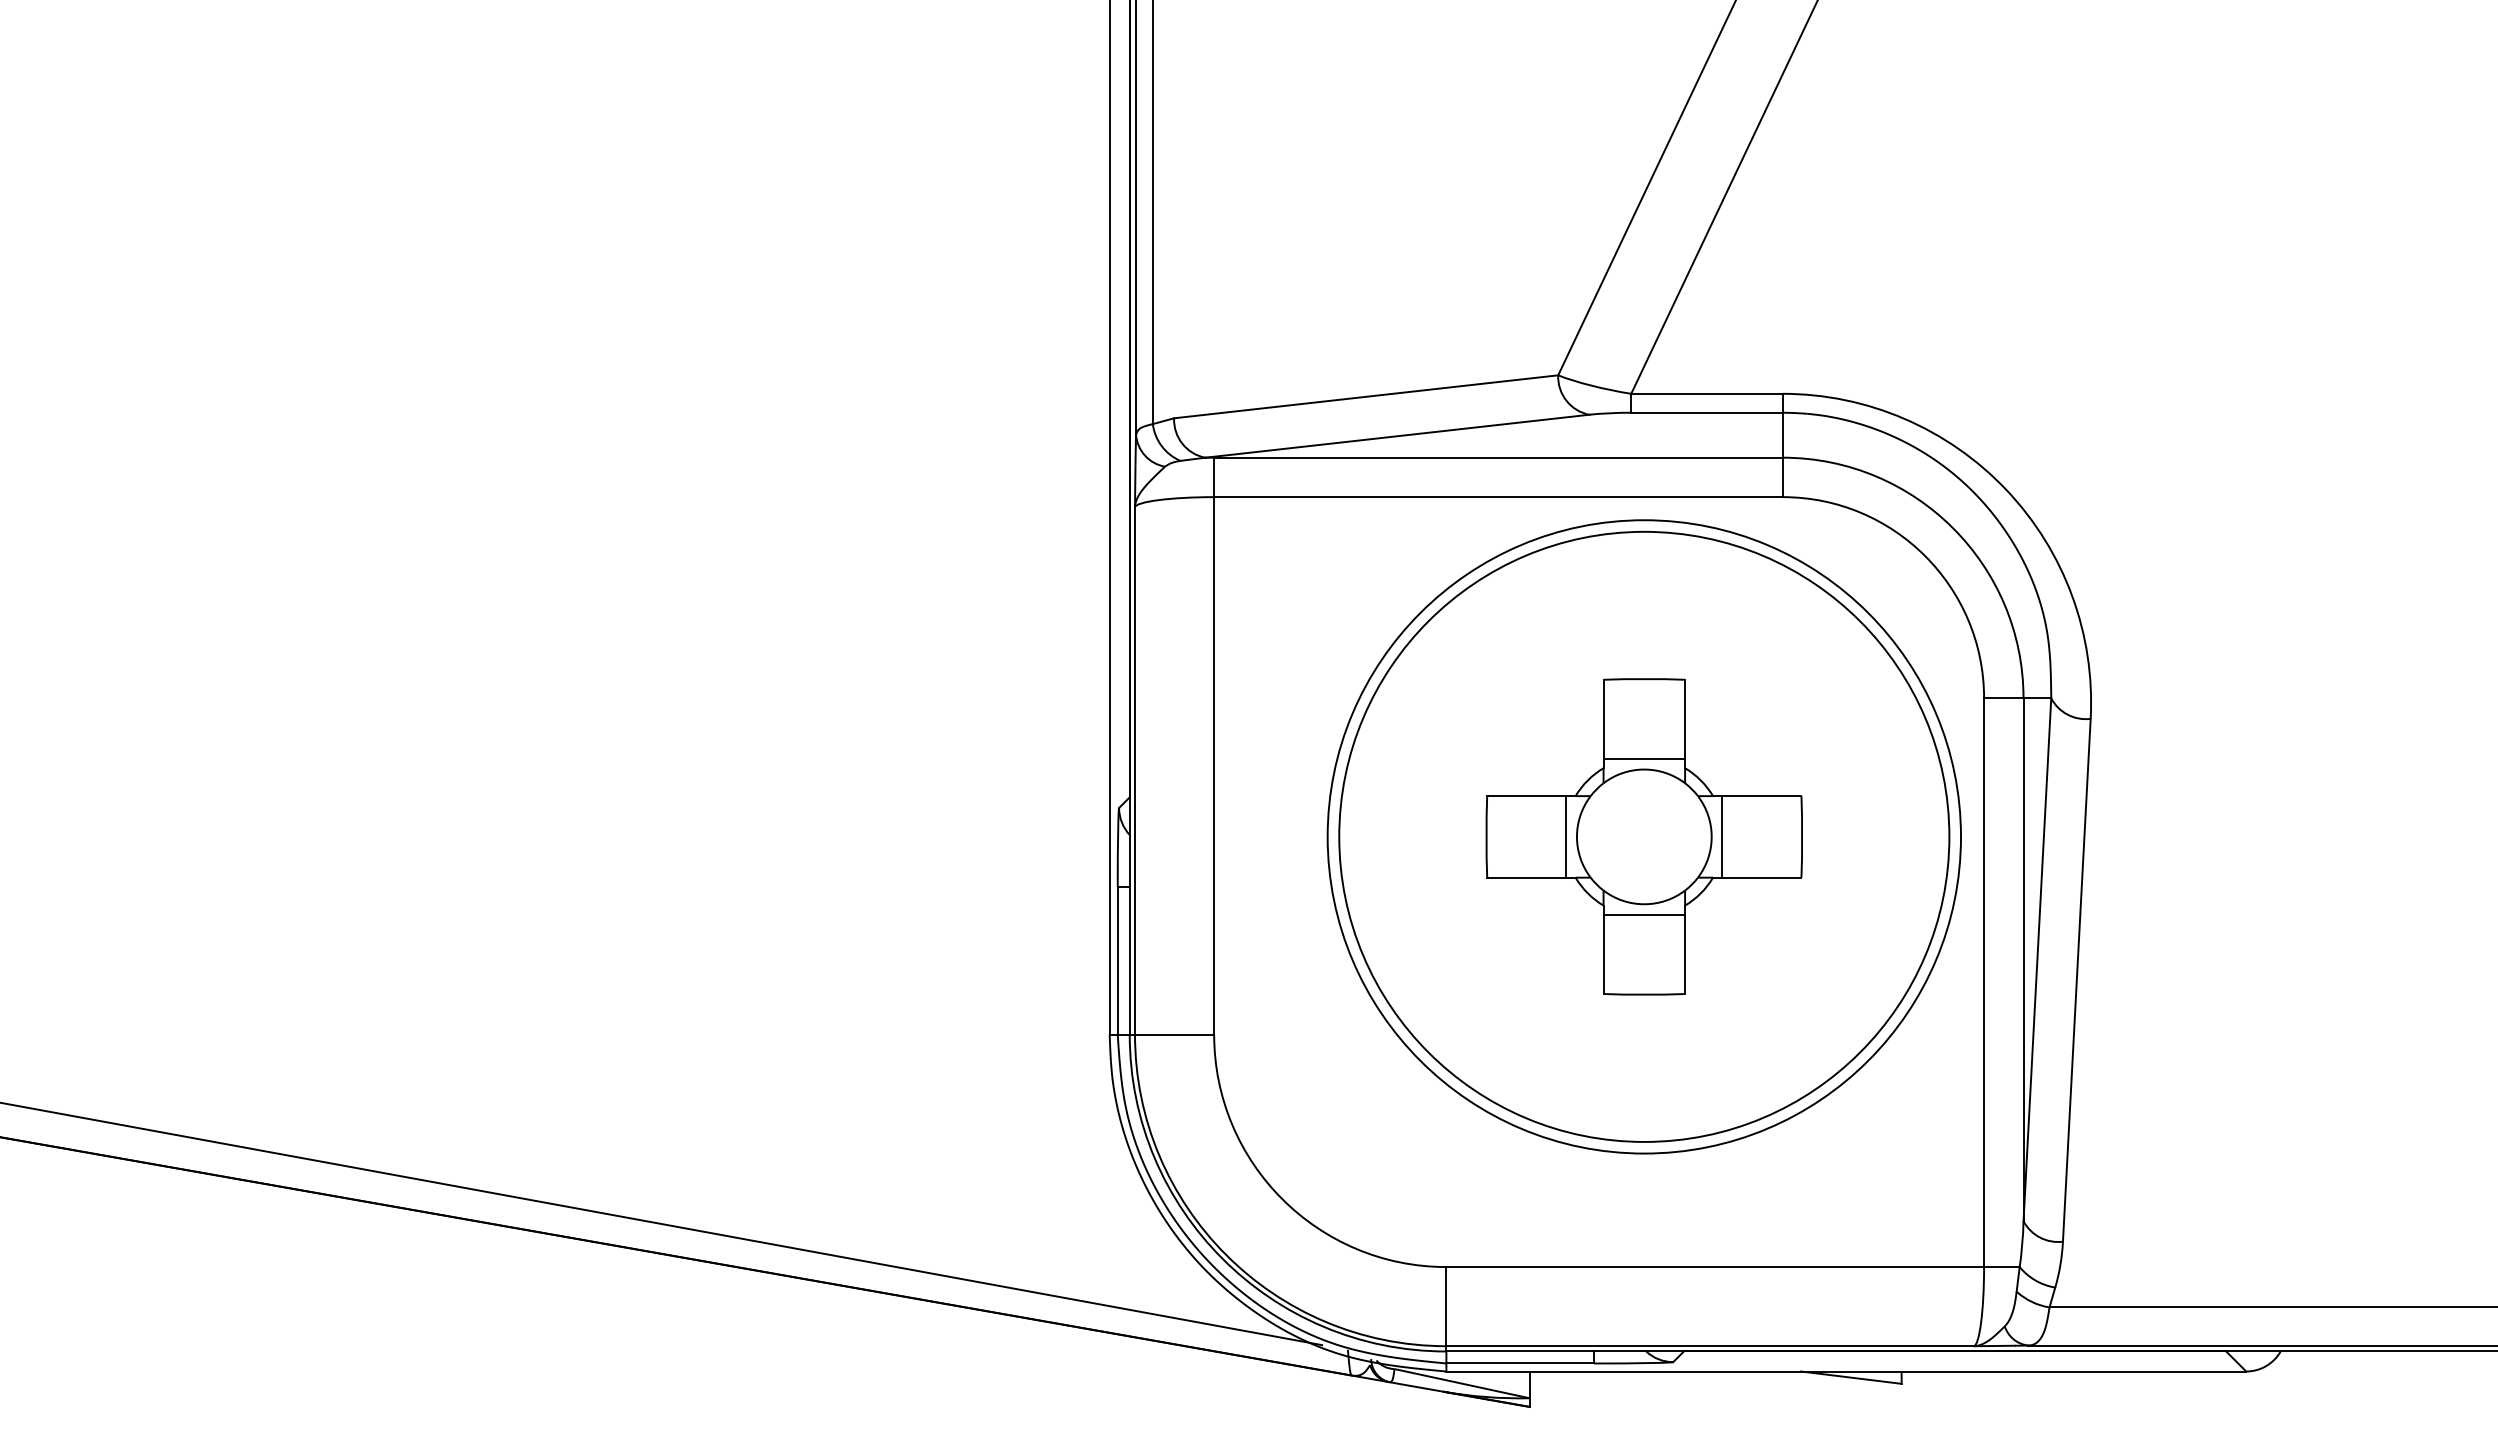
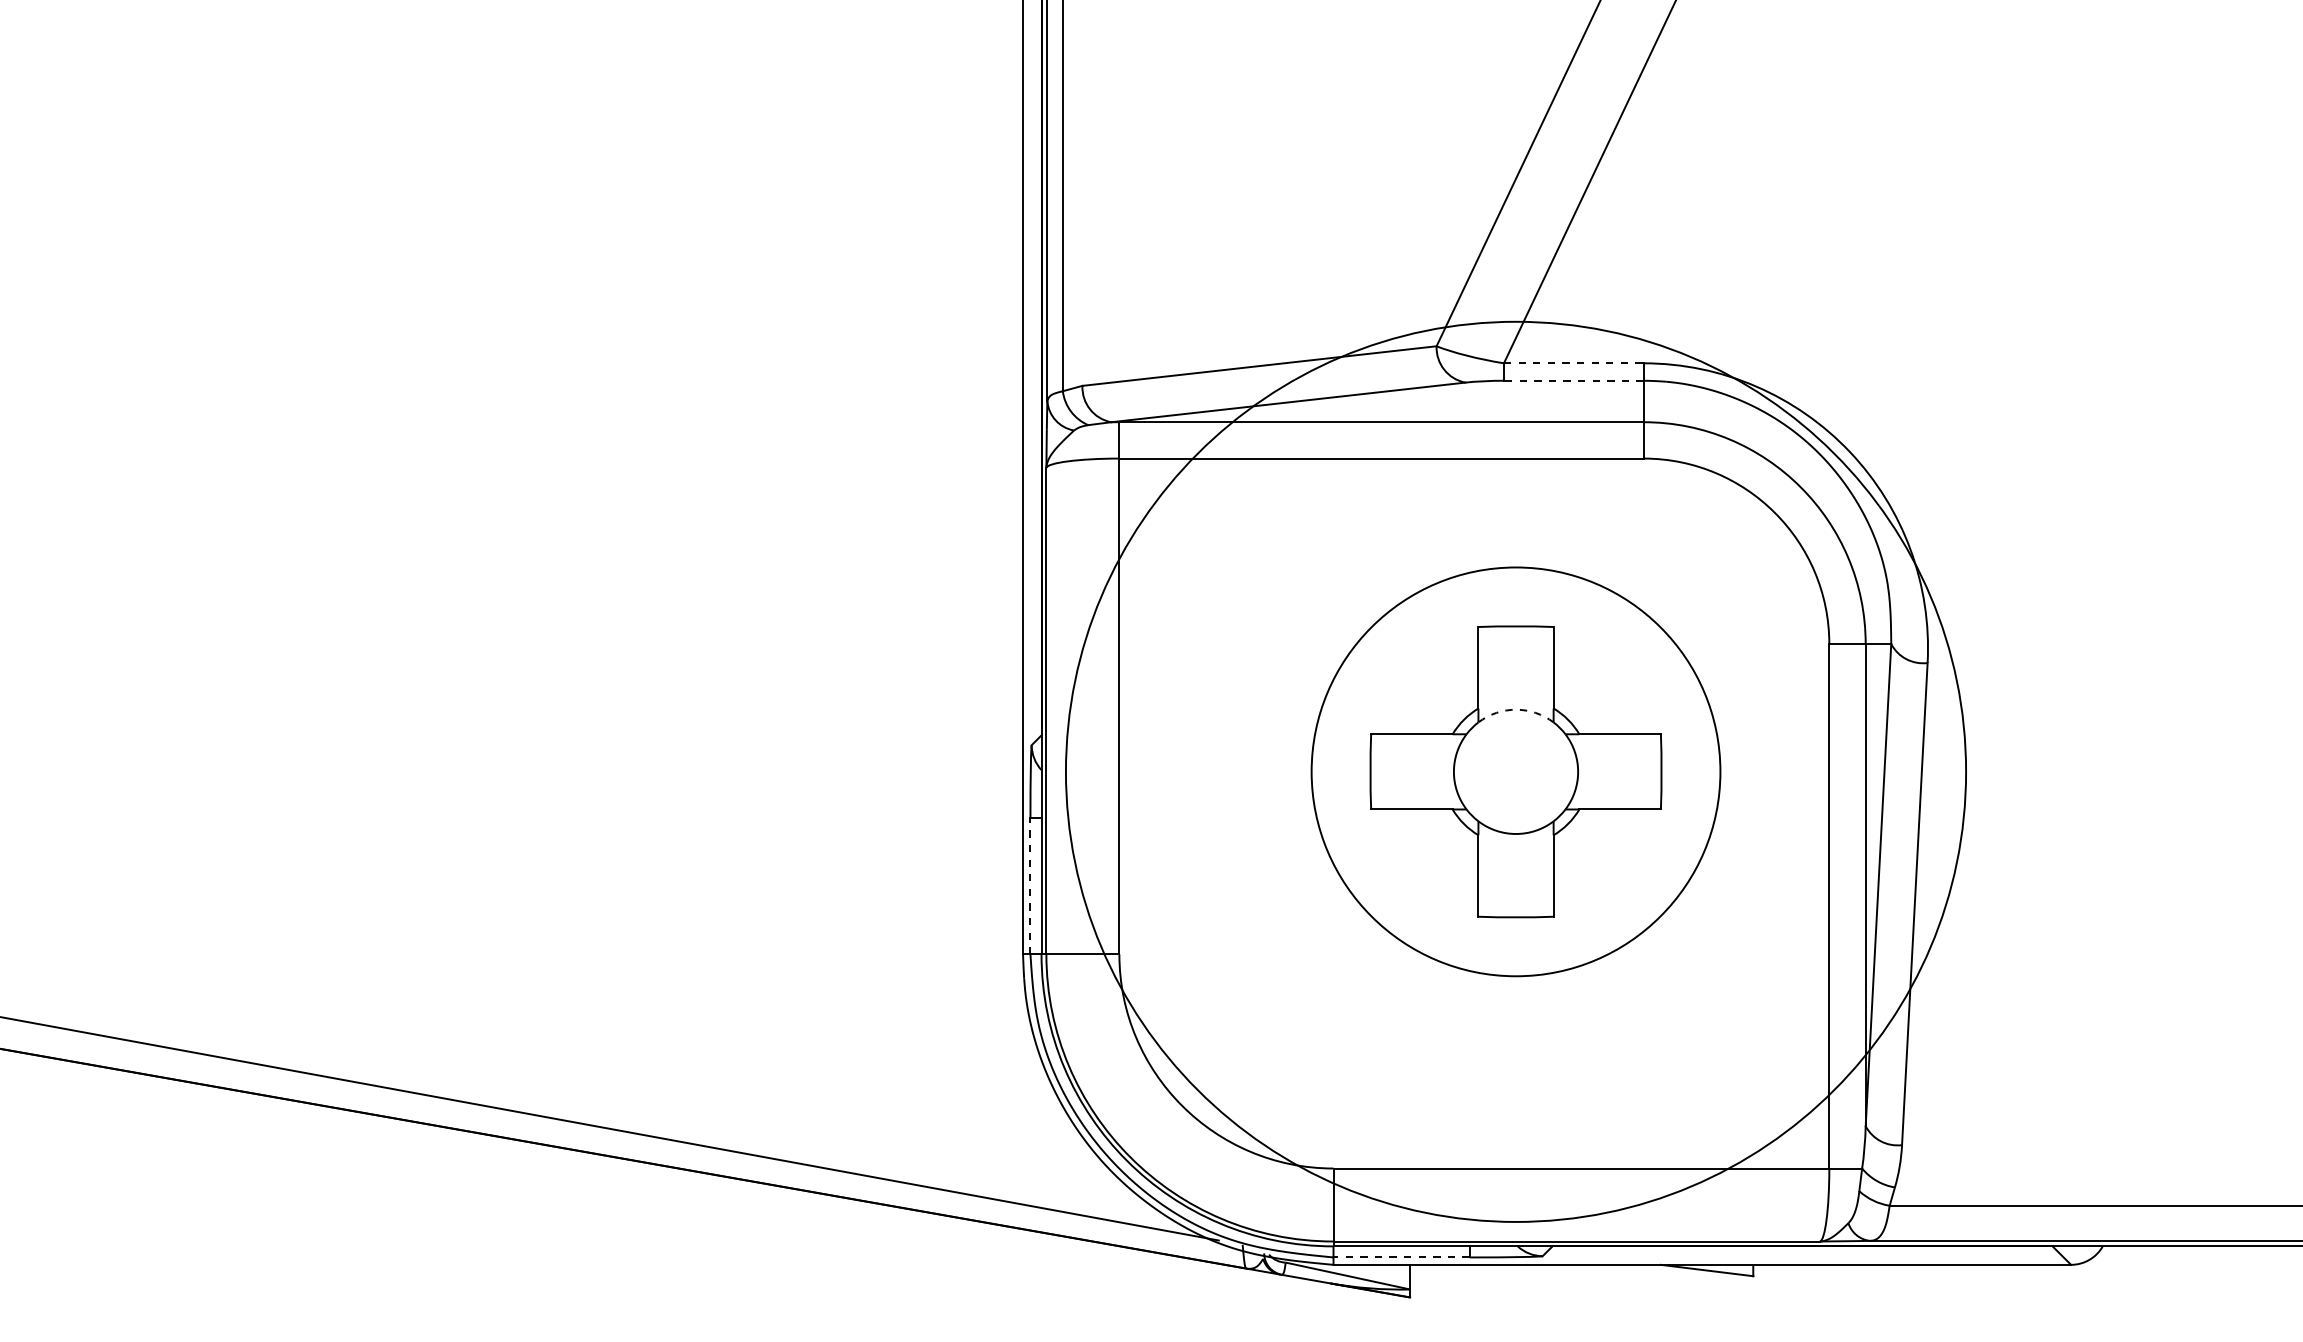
line: (1707, 393) -> (1574, 363), solid -> dashed
line: (1707, 412) -> (1574, 380), solid -> dashed
line: (1644, 759) -> (1516, 700), removed
arc: (1644, 769) -> (1516, 709), solid -> dashed
line: (1566, 836) -> (1444, 771), removed
circle: (1643, 836) -> (1515, 771), size x0.7
circle: (1644, 836) -> (1516, 771), size x1.6
line: (1722, 836) -> (1588, 771), removed
line: (1644, 914) -> (1516, 843), removed
line: (1117, 961) -> (1030, 886), solid -> dashed
line: (1520, 1363) -> (1401, 1257), solid -> dashed

